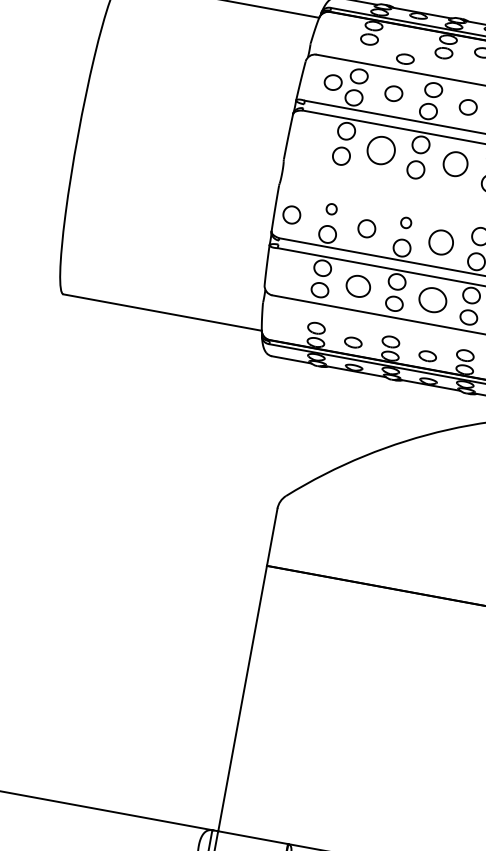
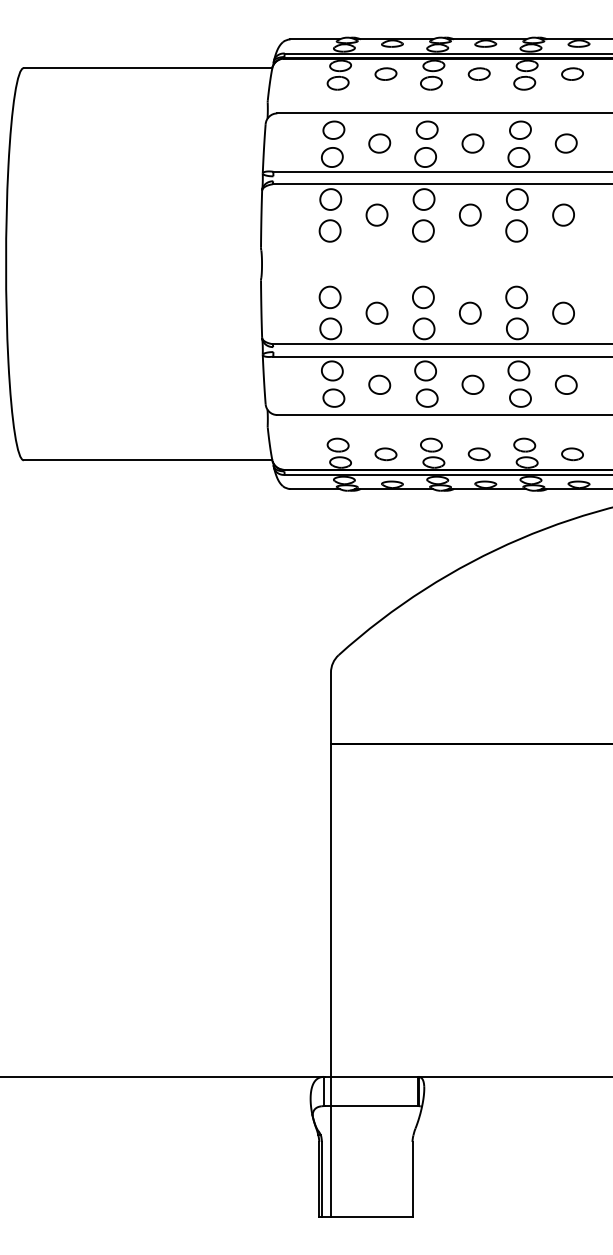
part: (405, 58) -> (385, 73), moved
part: (333, 82) -> (303, 143), removed
part: (380, 149) -> (376, 214), size x0.62
part: (455, 163) -> (470, 214), size x0.71
part: (331, 209) -> (329, 297), size x1.67
part: (291, 214) -> (282, 312), removed
part: (406, 222) -> (423, 297), size x1.67
part: (441, 241) -> (470, 312), size x0.71
part: (358, 285) -> (379, 384), size x0.71
part: (432, 299) -> (472, 384), size x0.62

